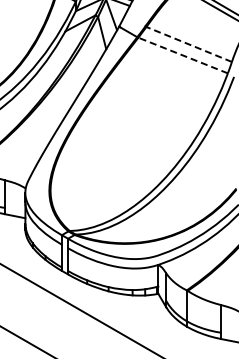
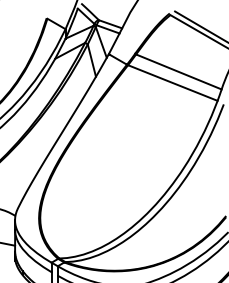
line: (188, 44) -> (178, 71), dashed -> solid
line: (182, 55) -> (172, 82), dashed -> solid

